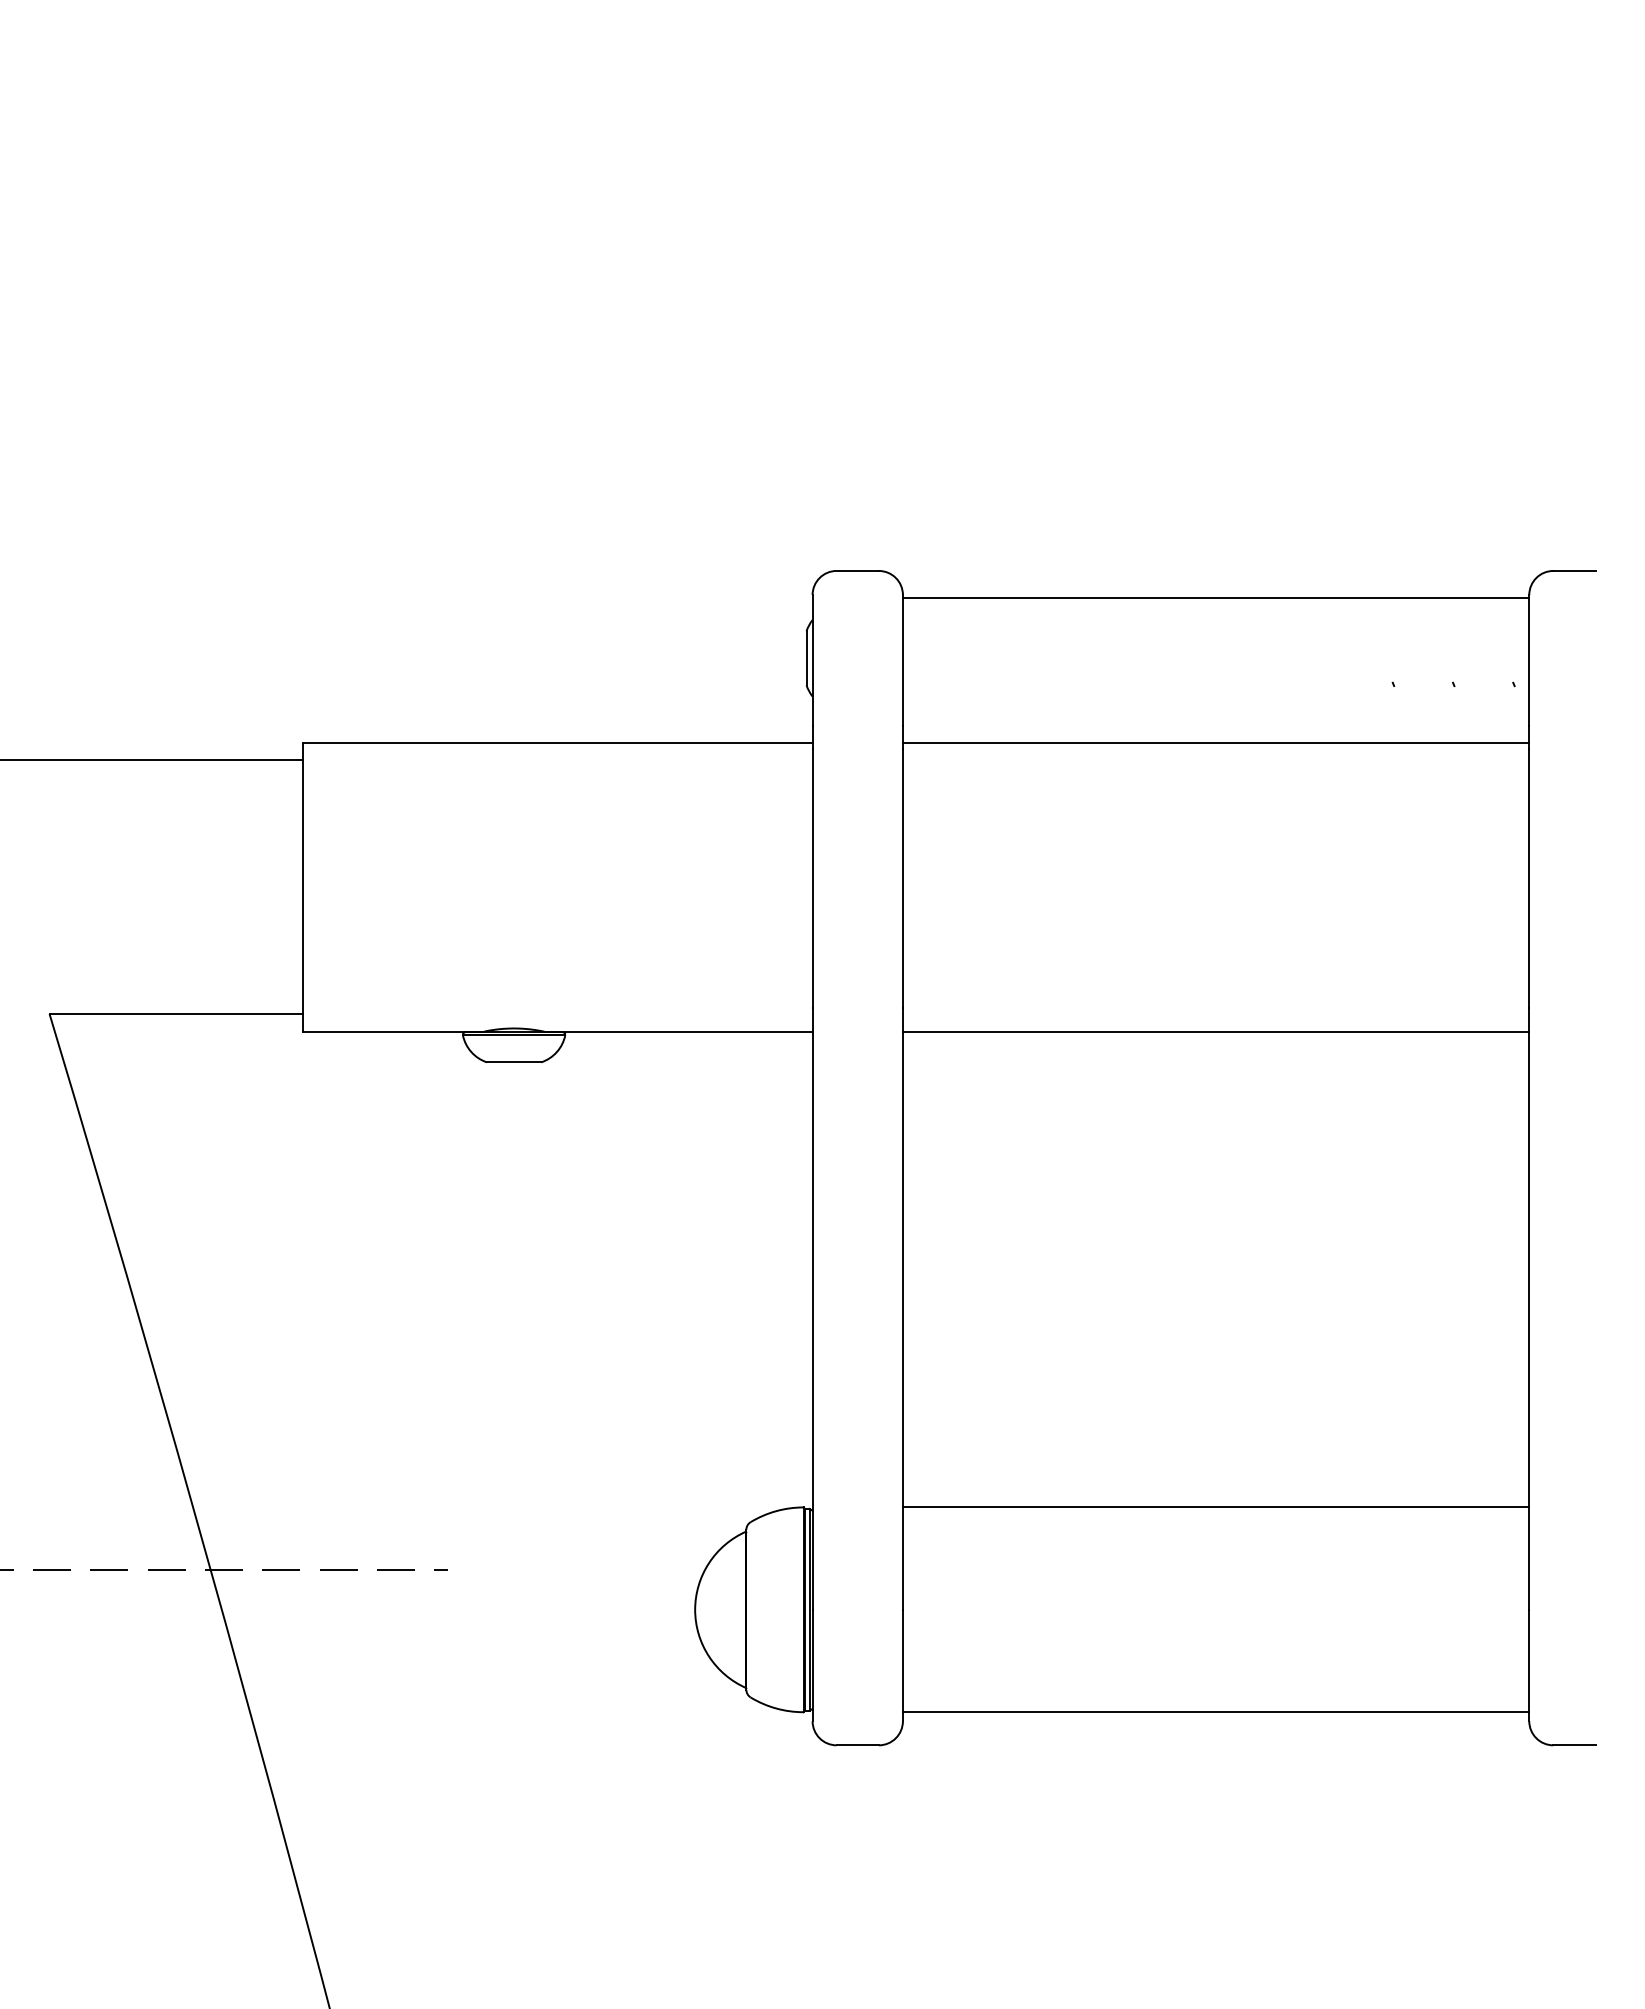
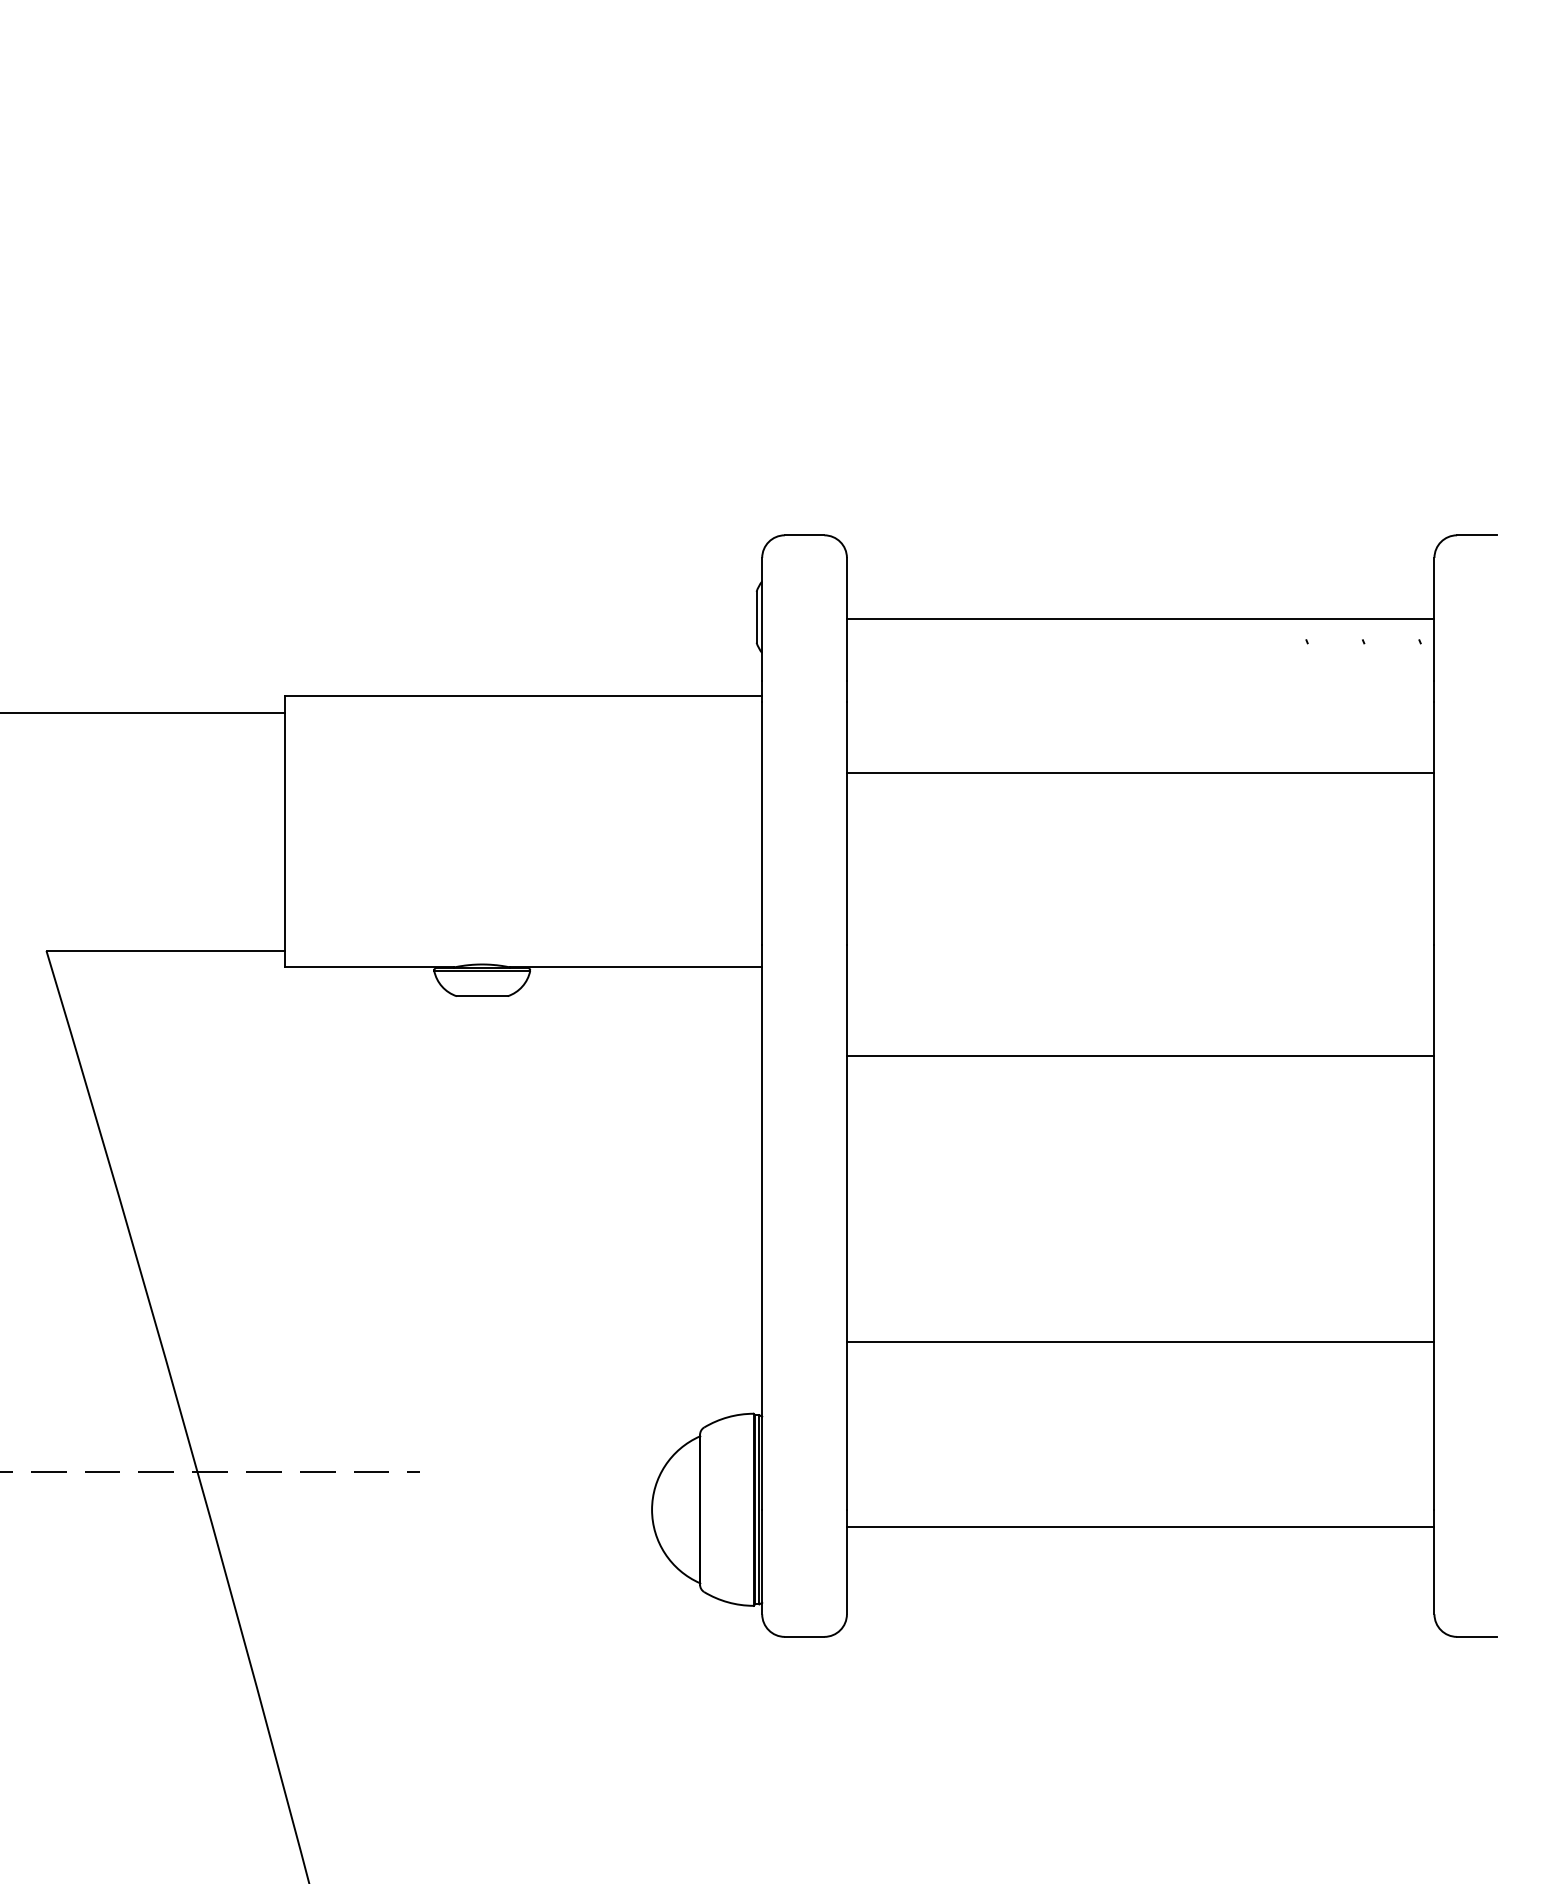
line: (1215, 598) -> (1140, 619), moved
line: (1215, 742) -> (1140, 773), moved
line: (1215, 1031) -> (1140, 1055), moved
line: (1215, 1507) -> (1140, 1342), moved
line: (1215, 1712) -> (1140, 1527), moved

